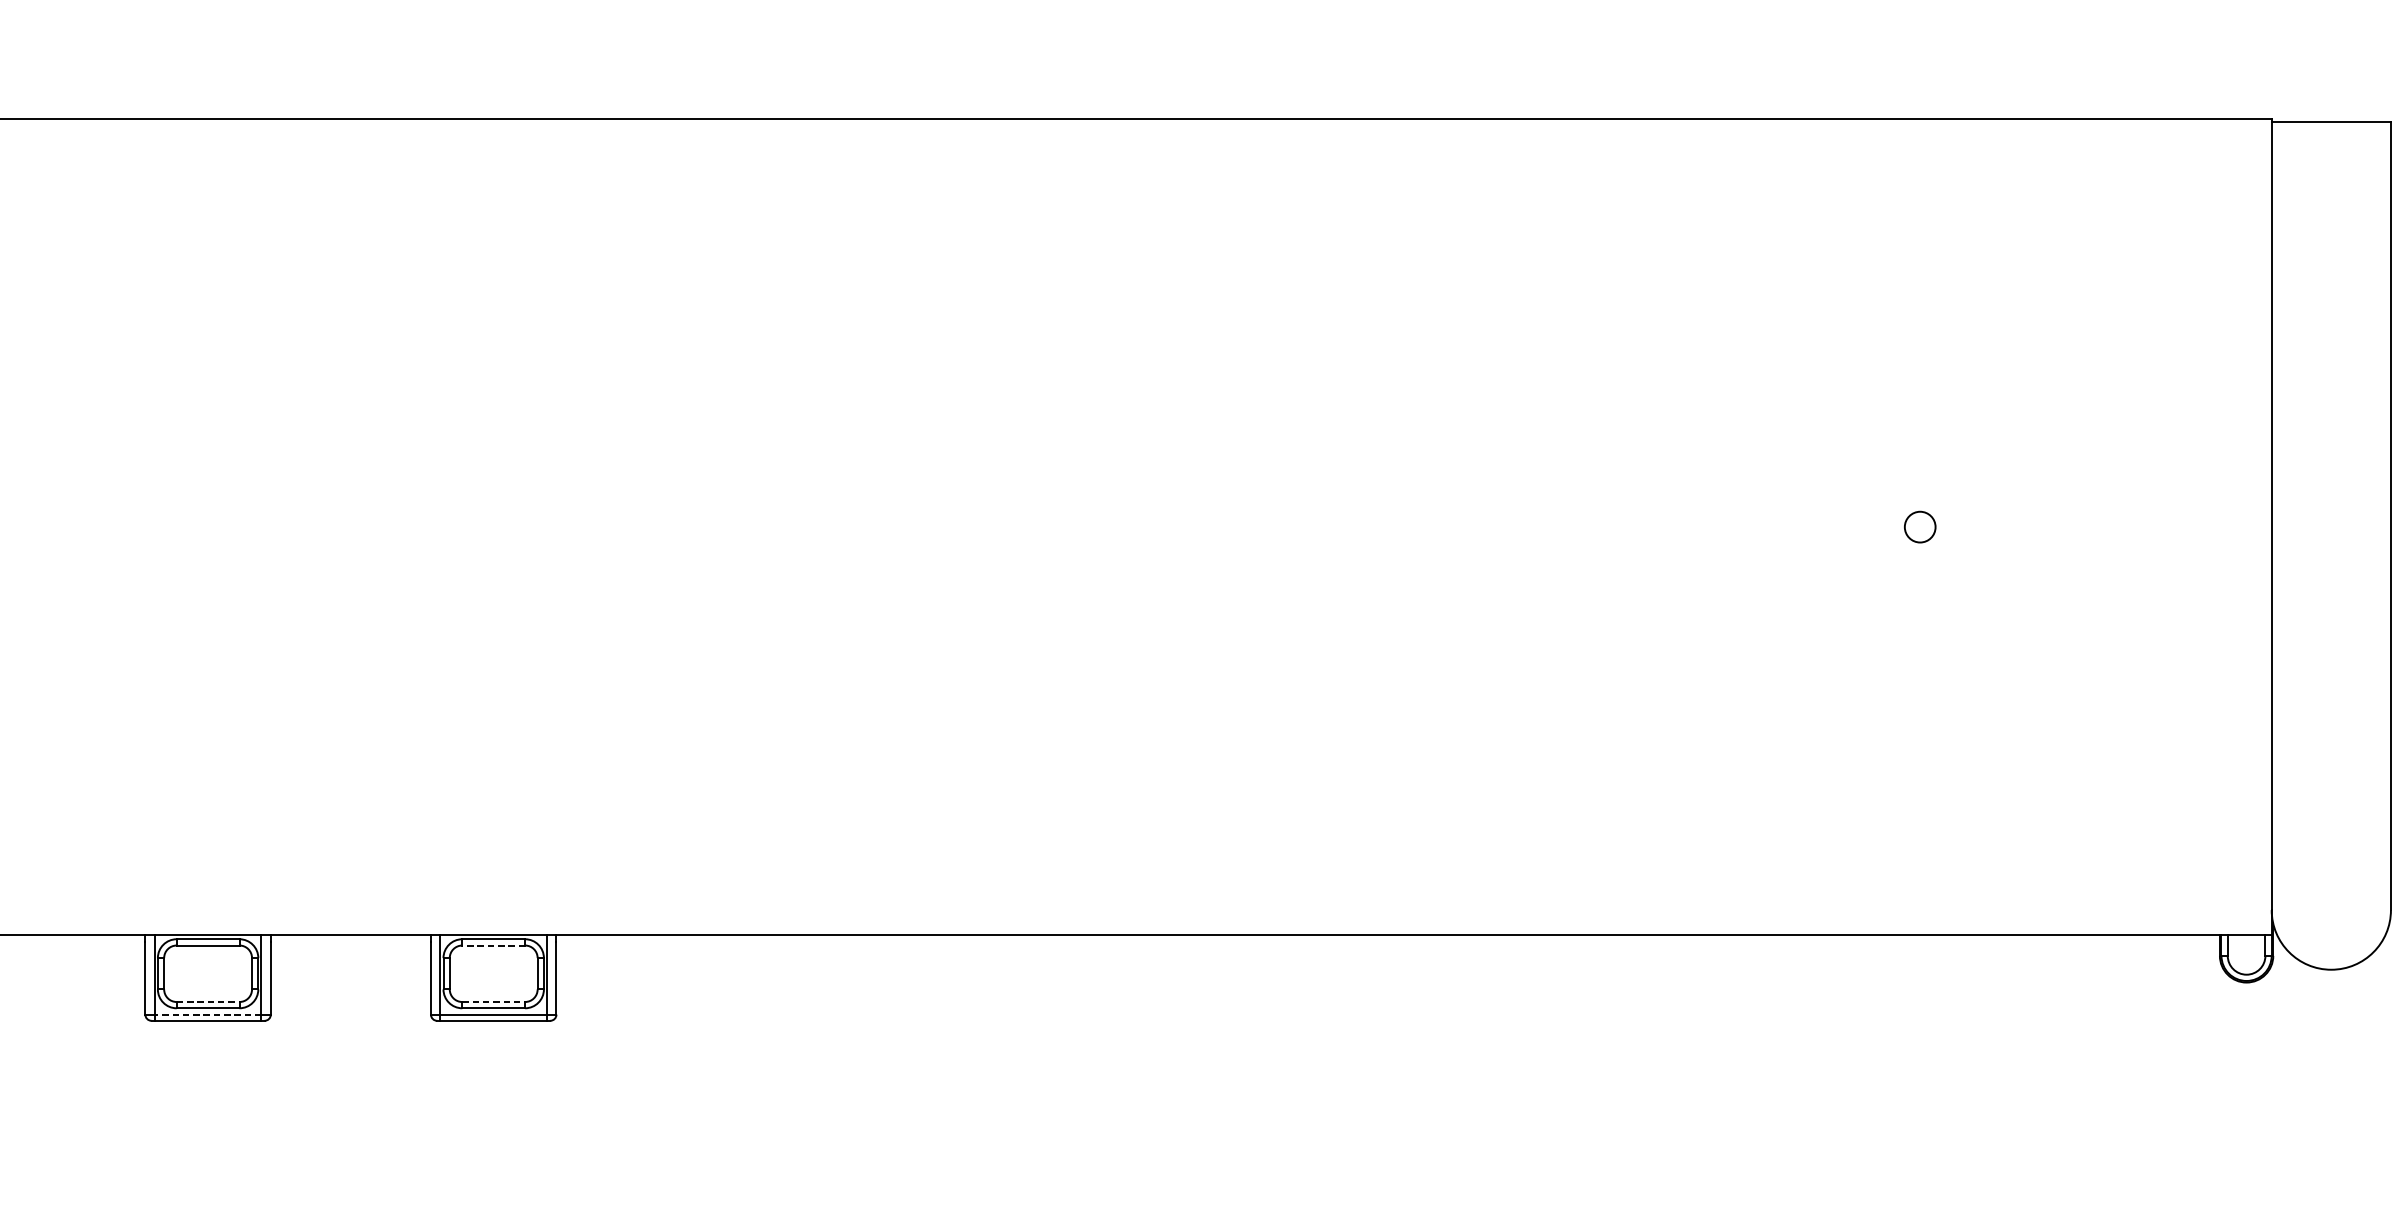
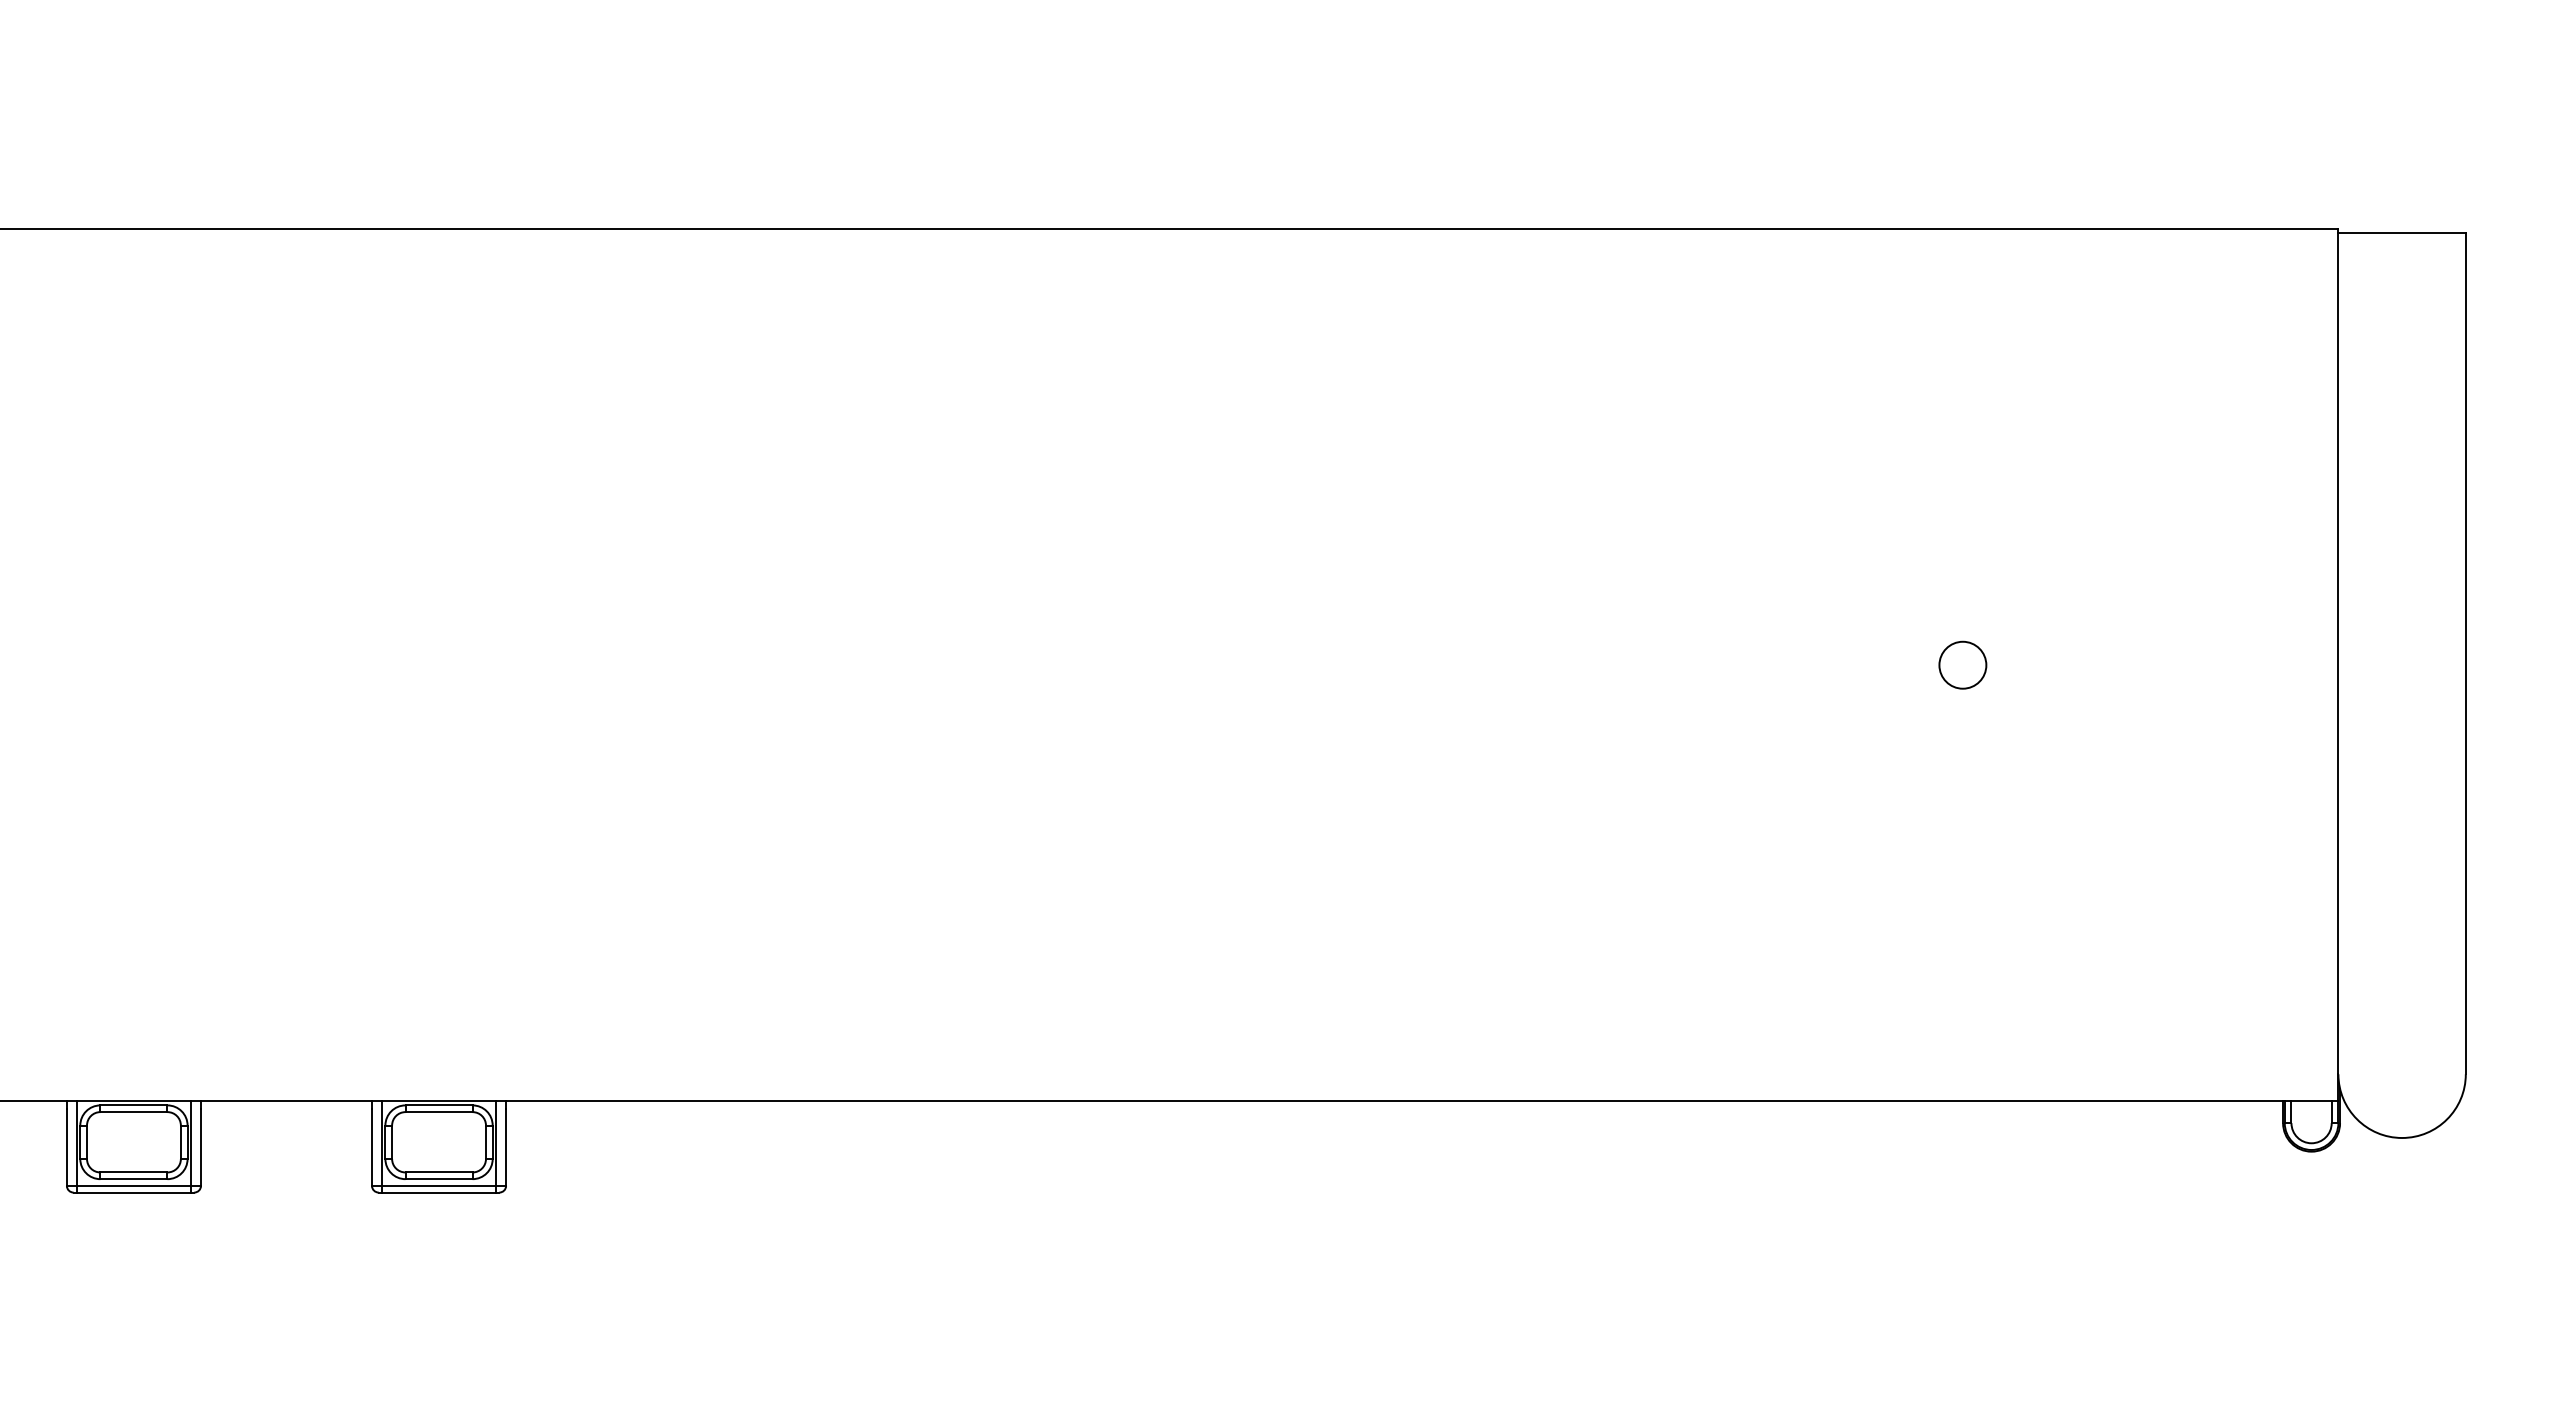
circle: (1919, 526) -> (1962, 664), size x1.43
line: (494, 945) -> (439, 1112), dashed -> solid
line: (207, 1002) -> (133, 1172), dashed -> solid
line: (494, 1002) -> (439, 1172), dashed -> solid
line: (207, 1014) -> (133, 1185), dashed -> solid

